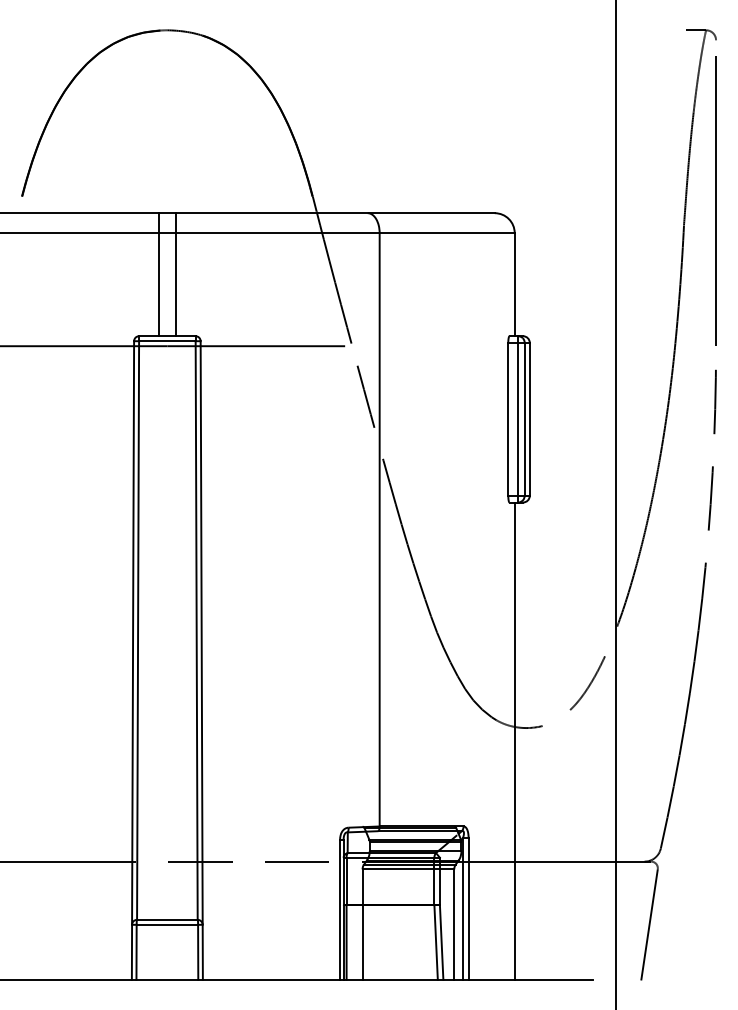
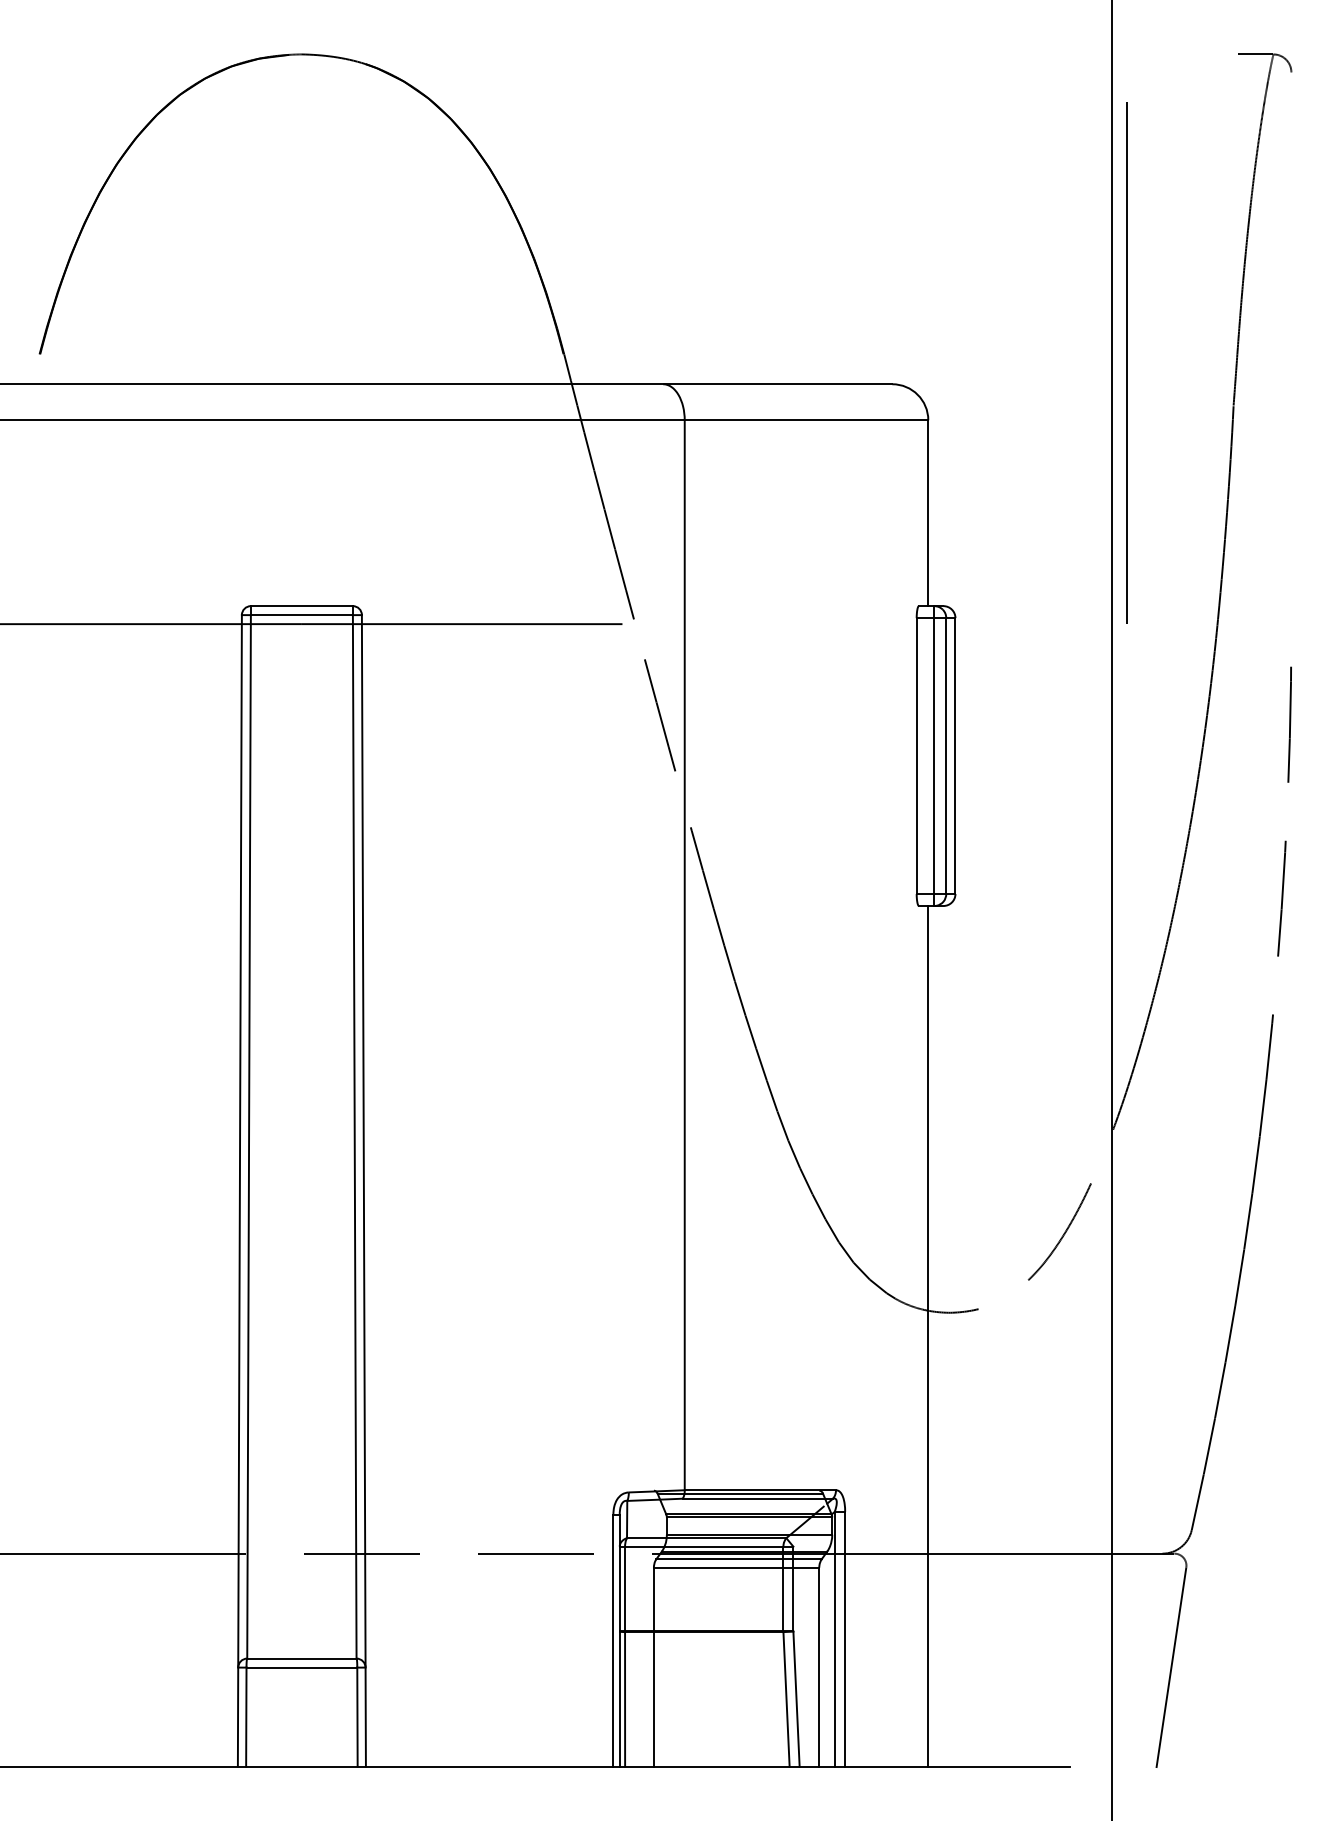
line: (715, 200) -> (1126, 361), moved
line: (159, 274) -> (287, 494), removed
line: (175, 274) -> (316, 494), removed

